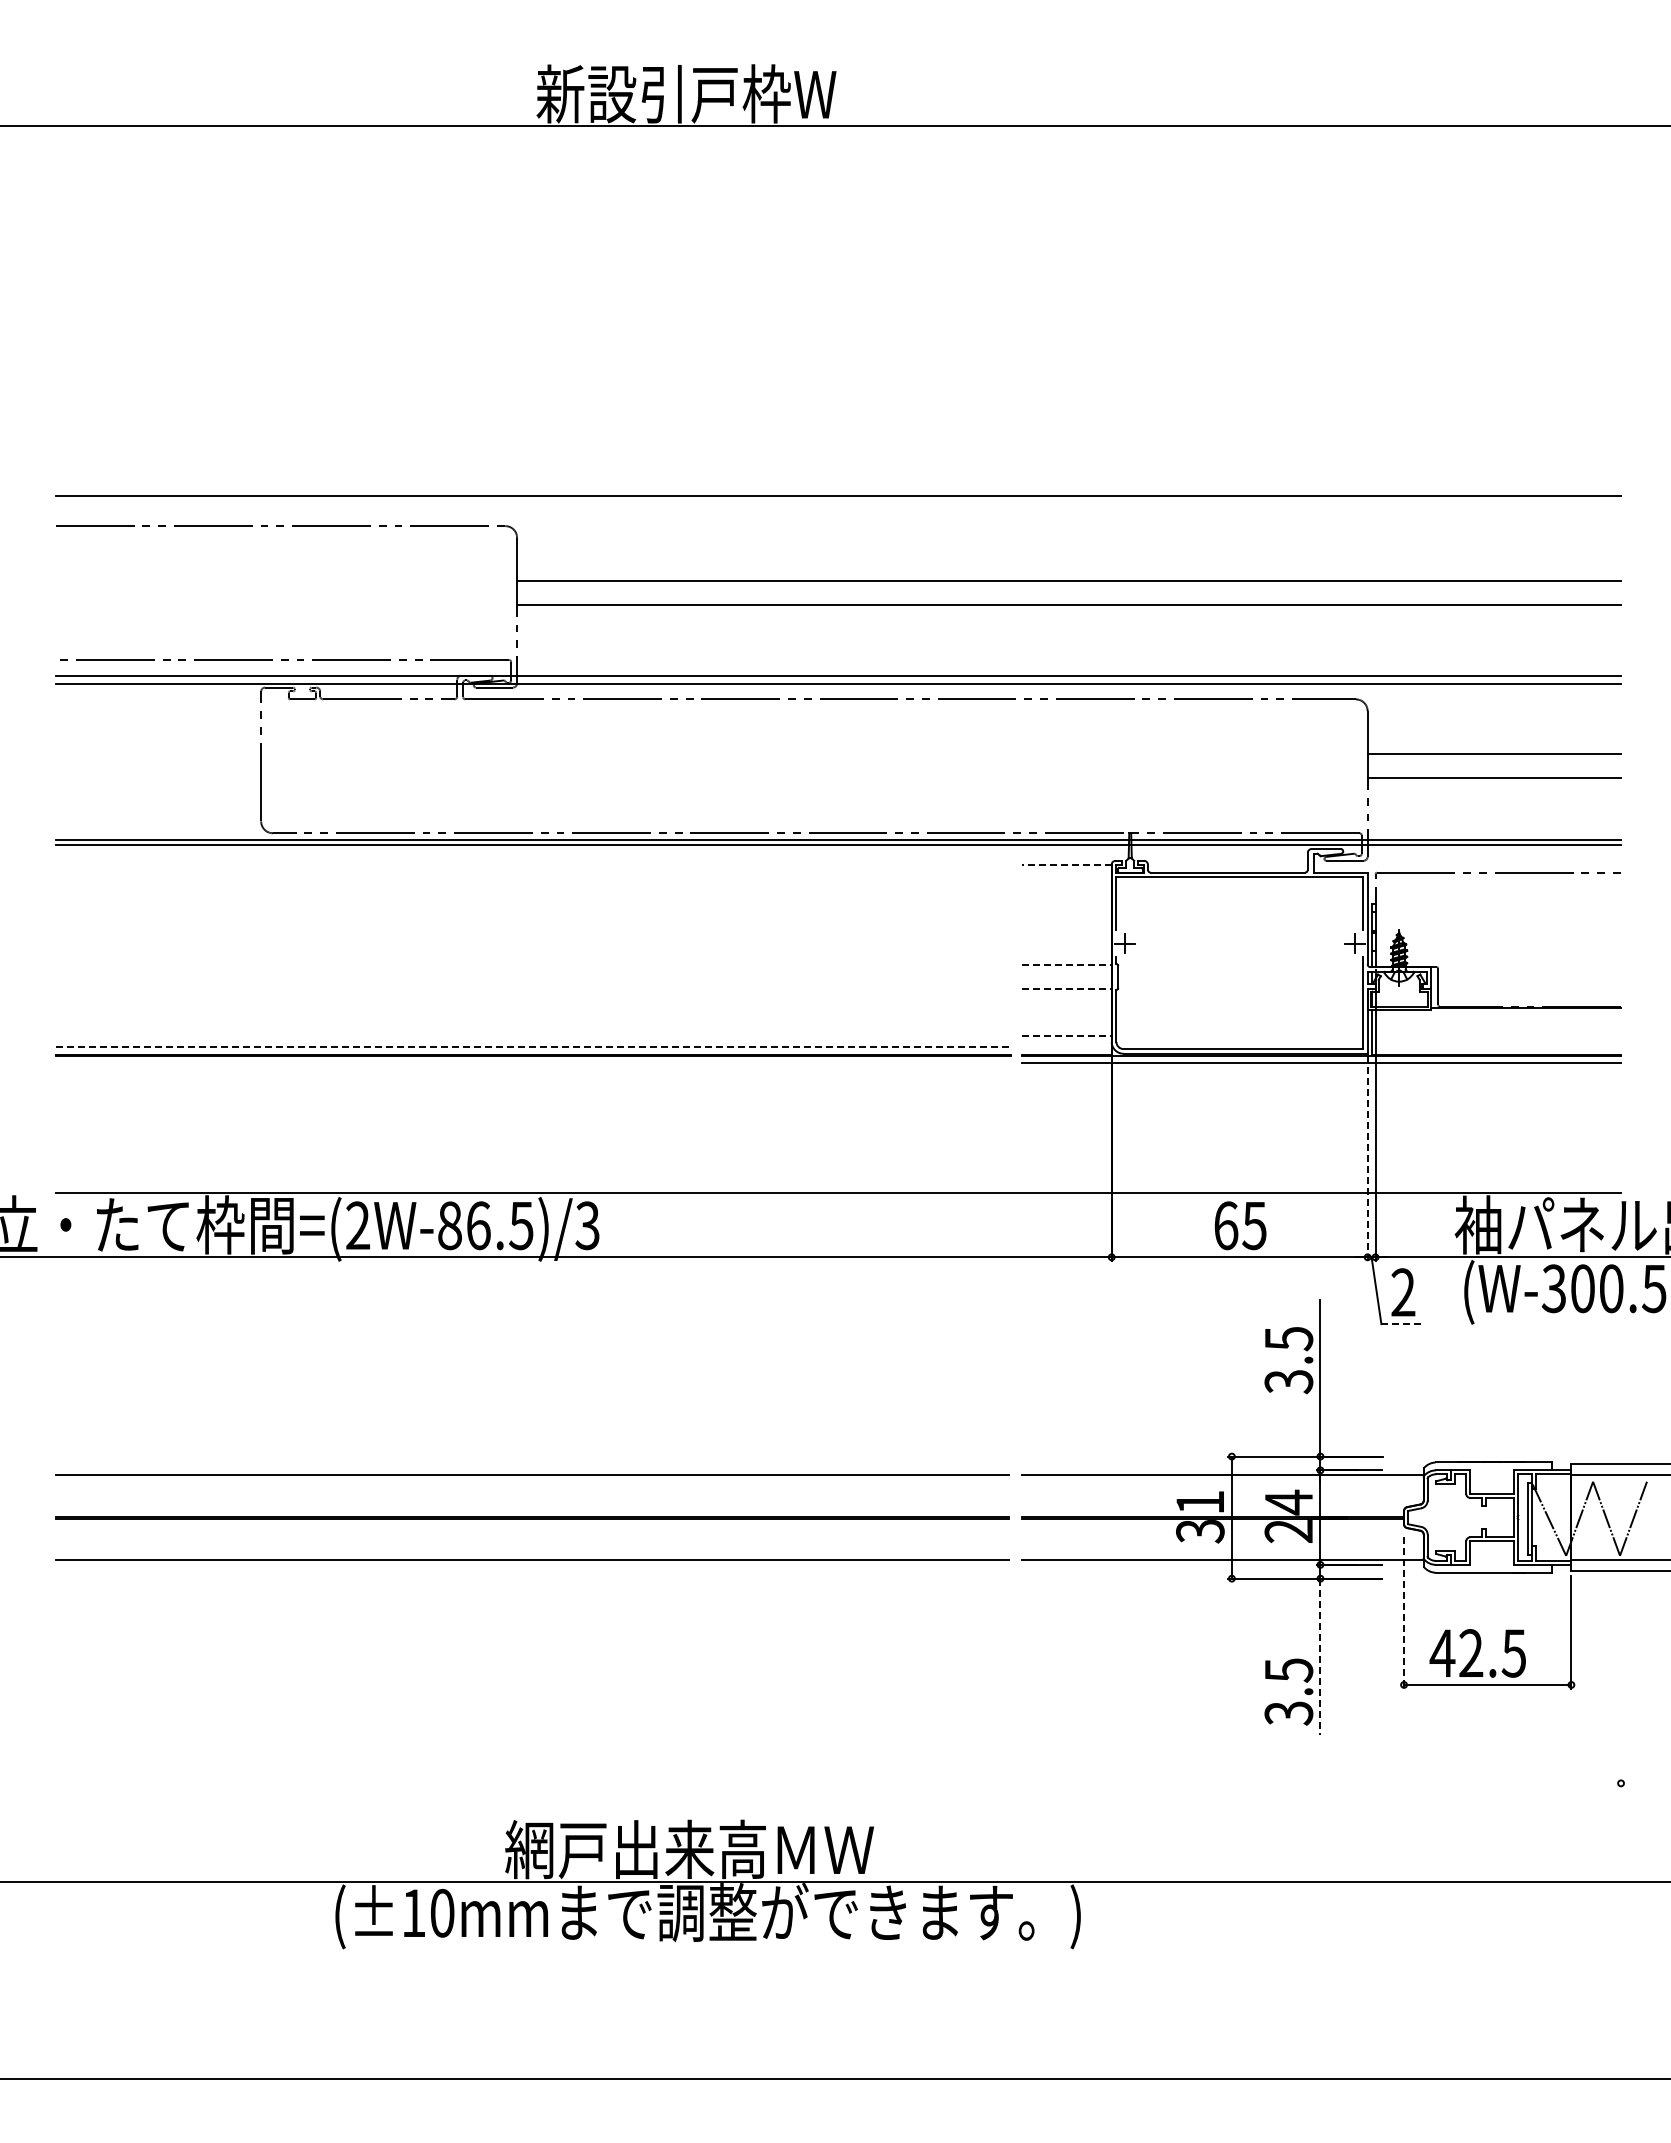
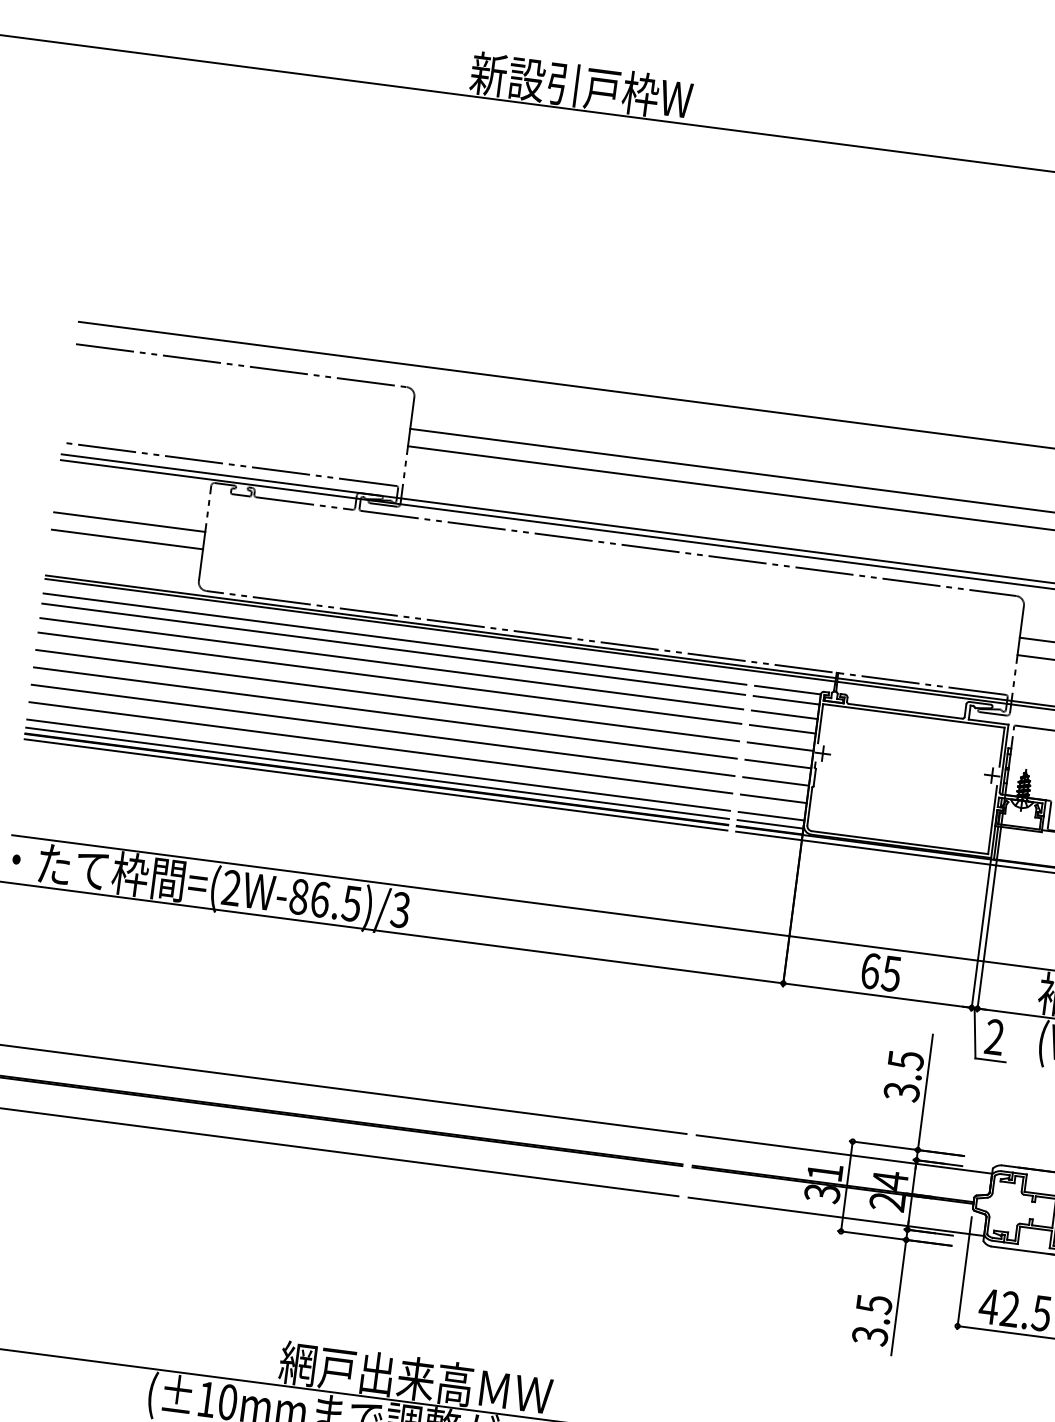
line: (158, 754) -> (129, 522), added
line: (158, 778) -> (127, 539), added
line: (532, 864) -> (394, 638), added
line: (1067, 864) -> (788, 690), dashed -> solid
line: (532, 878) -> (393, 649), added
line: (1066, 878) -> (786, 700), added
line: (532, 898) -> (391, 663), added
line: (1066, 898) -> (784, 714), added
line: (532, 917) -> (389, 677), added
line: (1066, 917) -> (782, 728), added
line: (532, 941) -> (387, 695), added
line: (1066, 941) -> (780, 746), added
line: (532, 965) -> (384, 713), added
line: (1067, 965) -> (778, 764), dashed -> solid
line: (532, 988) -> (382, 730), added
line: (1067, 988) -> (776, 781), dashed -> solid
line: (532, 1012) -> (380, 747), added
line: (1066, 1012) -> (773, 798), added
line: (532, 1036) -> (378, 765), added
line: (1067, 1036) -> (771, 816), dashed -> solid
line: (533, 1047) -> (377, 773), dashed -> solid
line: (1066, 1047) -> (770, 824), added
line: (532, 1062) -> (375, 784), added
line: (1367, 1158) -> (981, 935), dashed -> solid
line: (1402, 1324) -> (990, 1060), dashed -> solid
line: (1404, 1612) -> (964, 1272), dashed -> solid
line: (1320, 1657) -> (898, 1297), dashed -> solid

